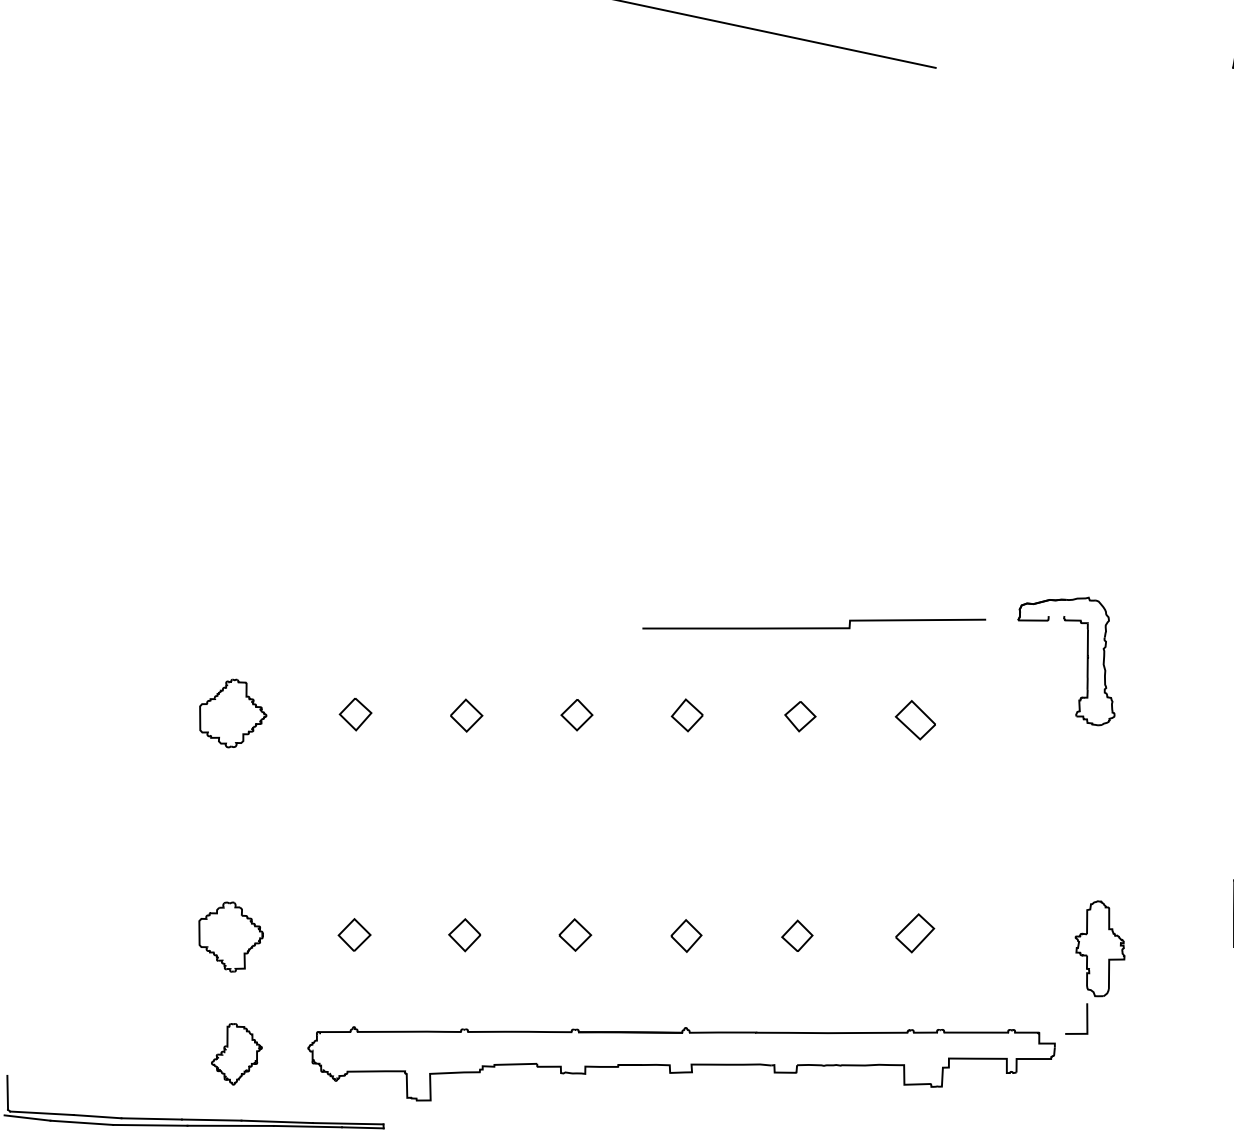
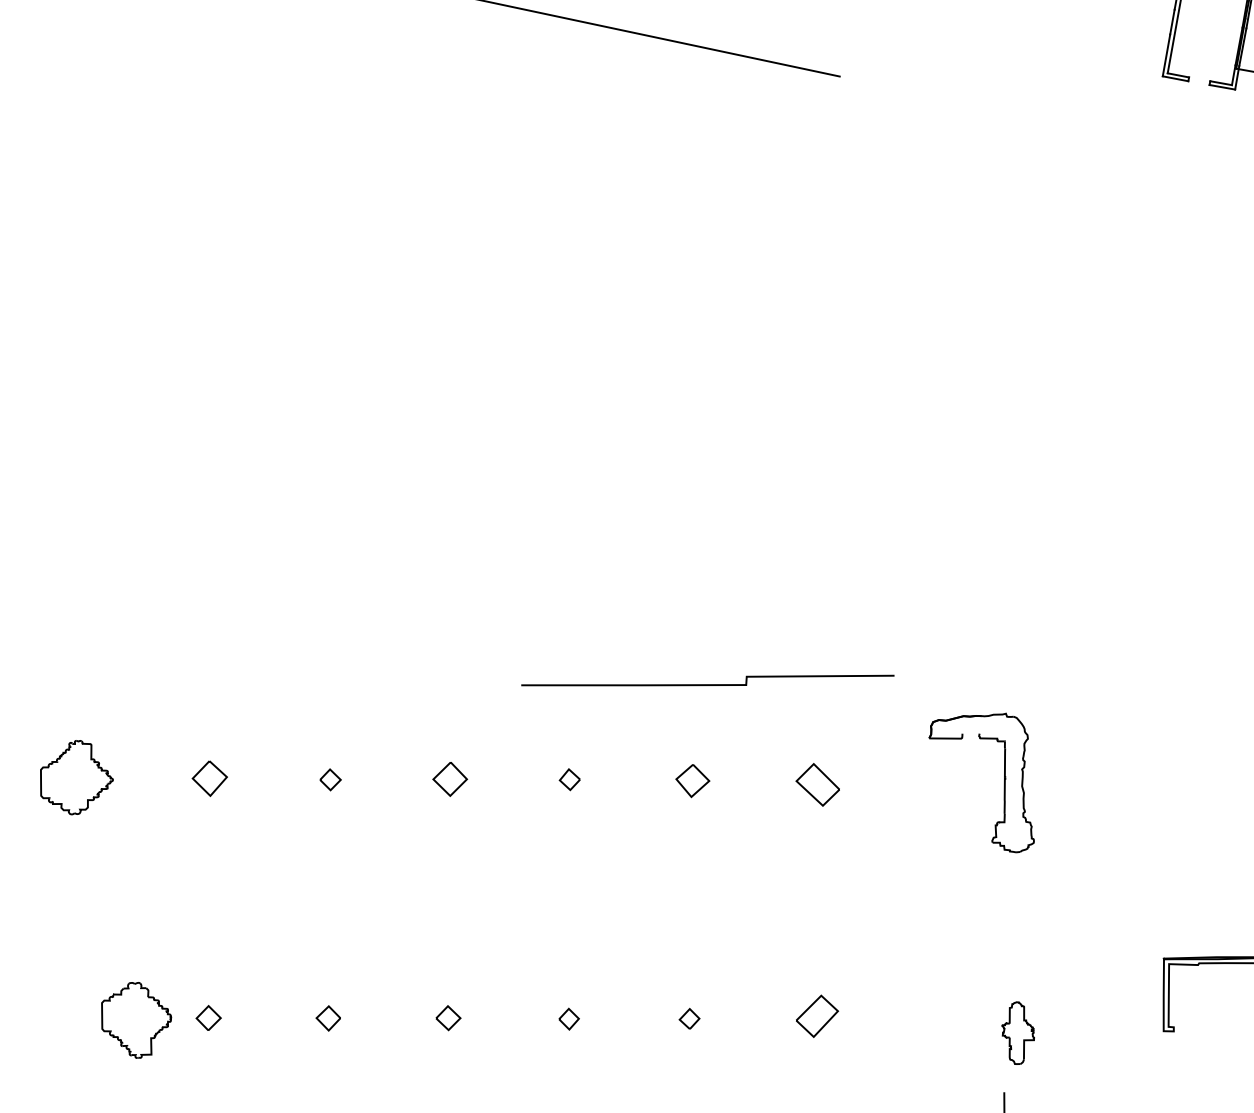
part: (1086, 661) -> (1003, 783), moved
part: (466, 715) -> (330, 779), size x0.6
part: (686, 715) -> (569, 779), size x0.6
part: (354, 934) -> (208, 1017), size x0.7
part: (575, 934) -> (448, 1017), size x0.7
part: (464, 935) -> (328, 1018), size x0.7
part: (686, 935) -> (569, 1018), size x0.6
part: (797, 935) -> (689, 1018), size x0.6
part: (230, 936) -> (135, 1019), moved
part: (1099, 948) -> (1017, 1032), size x0.6

